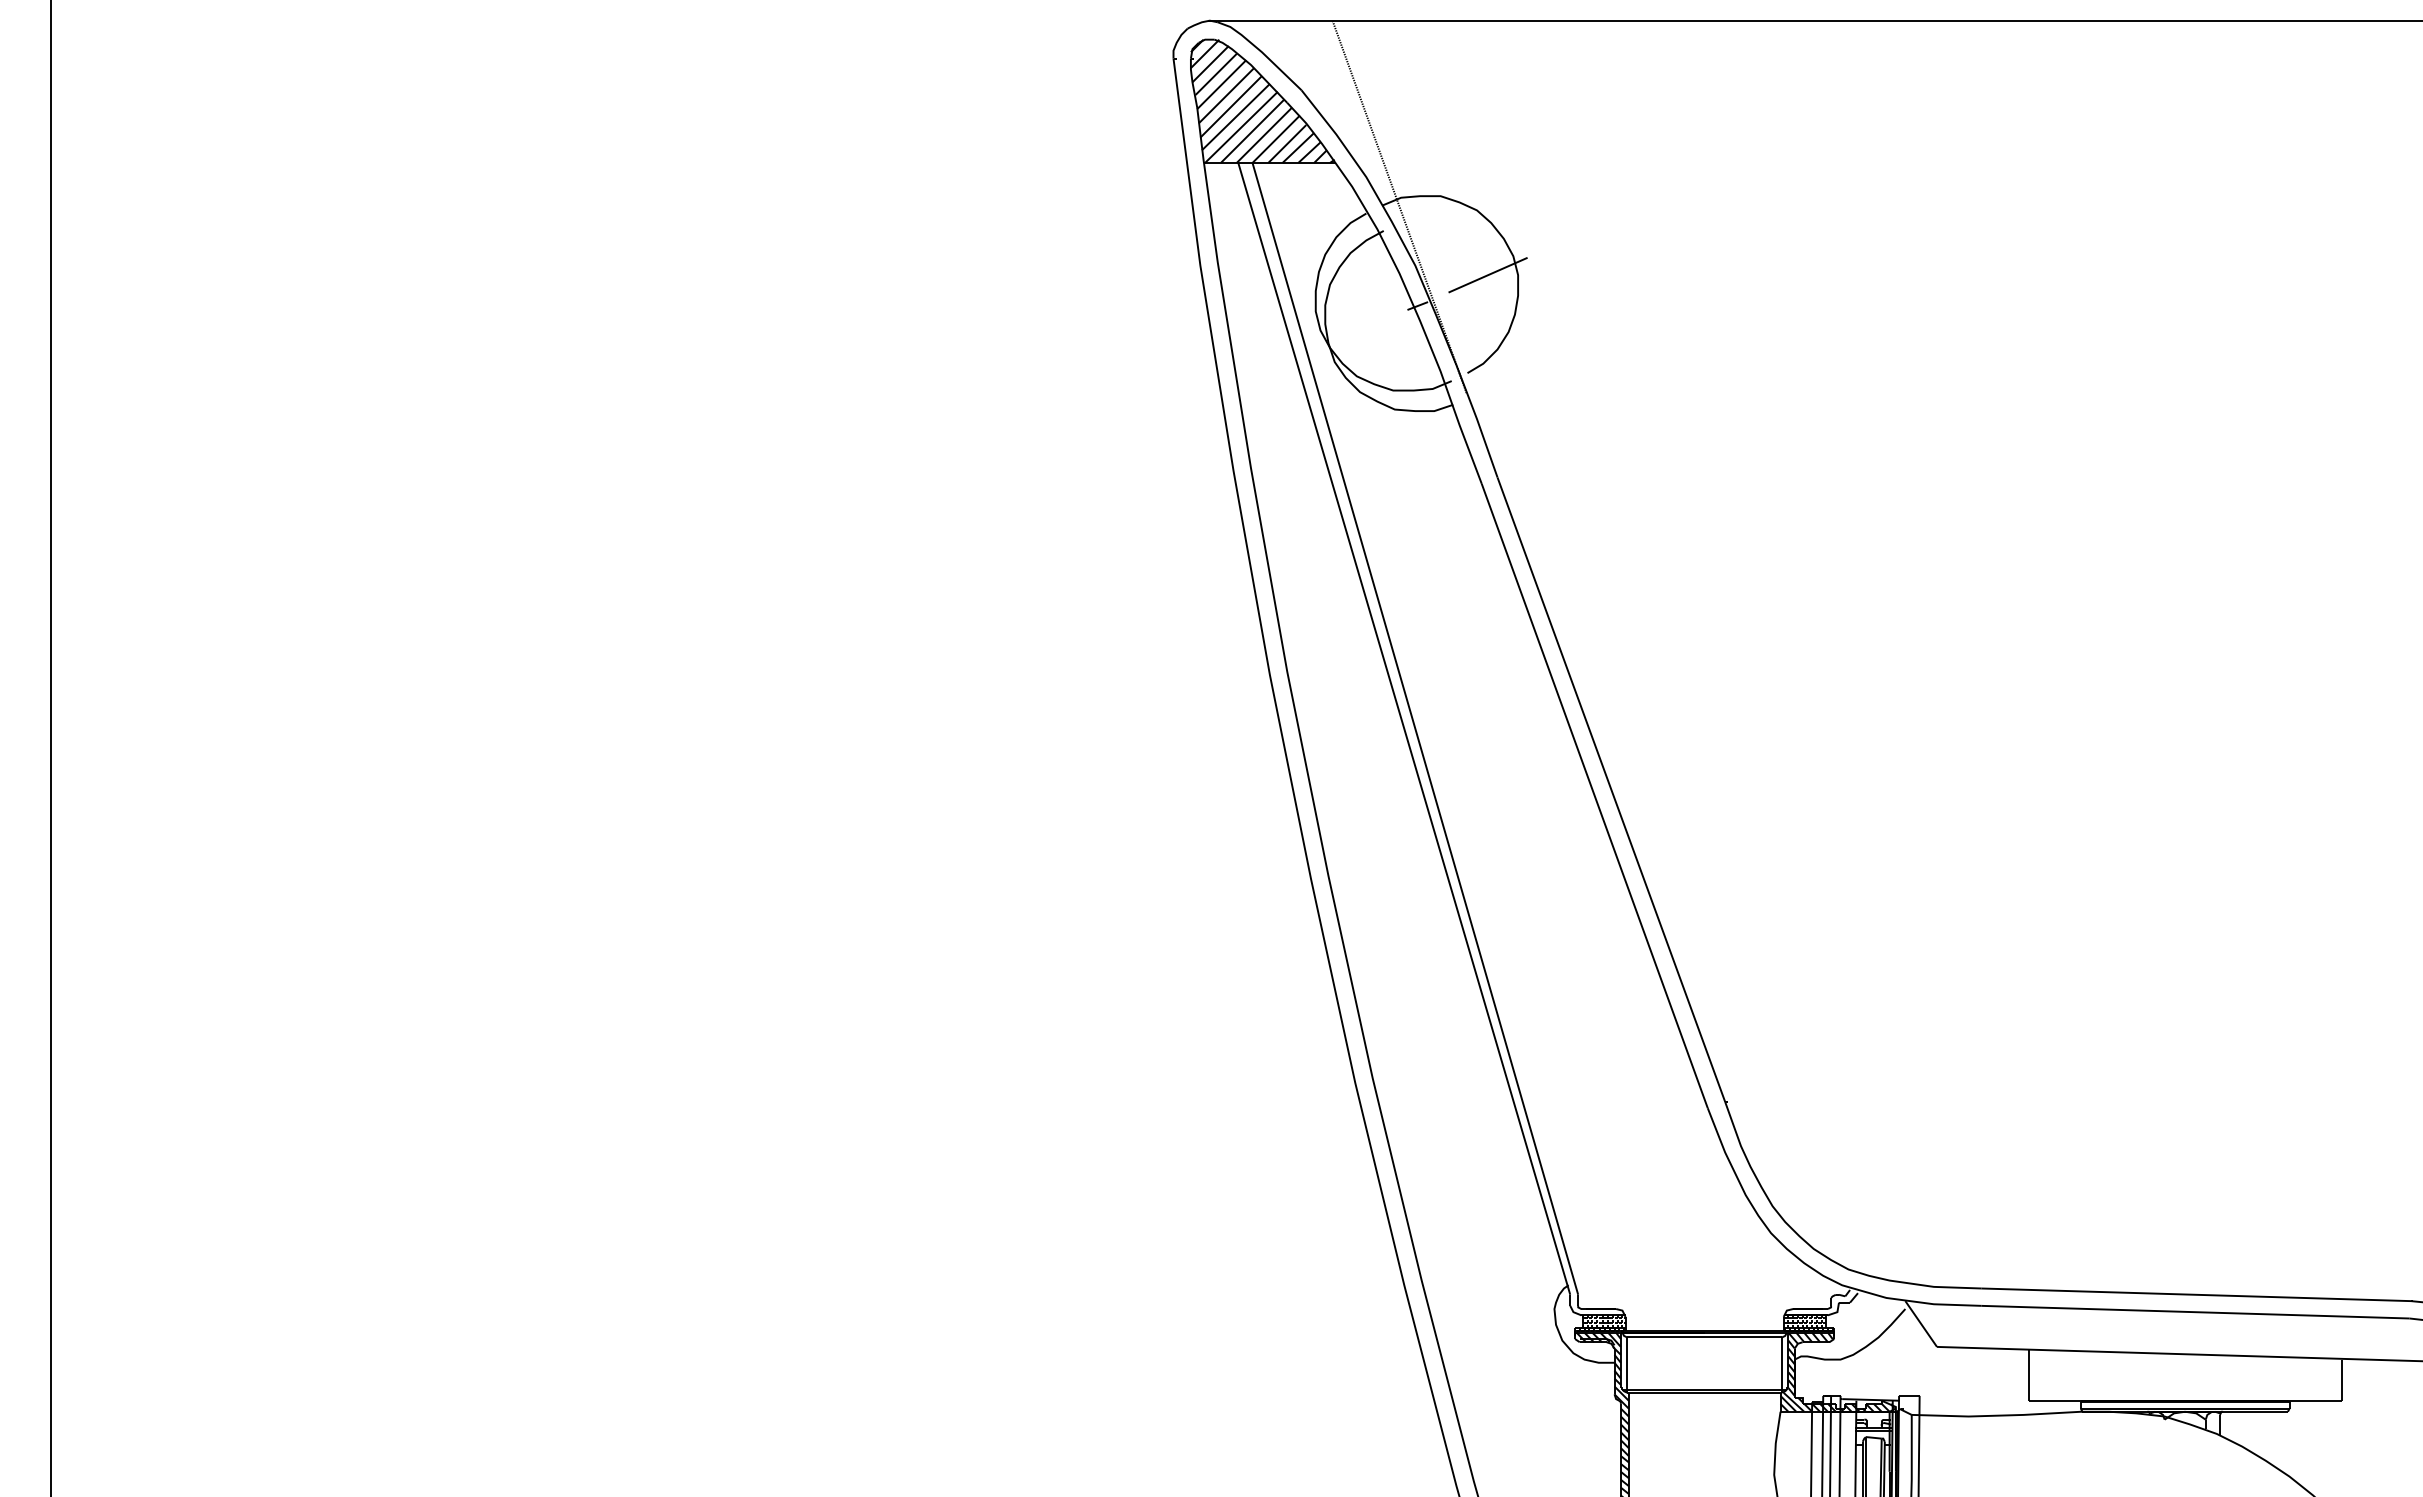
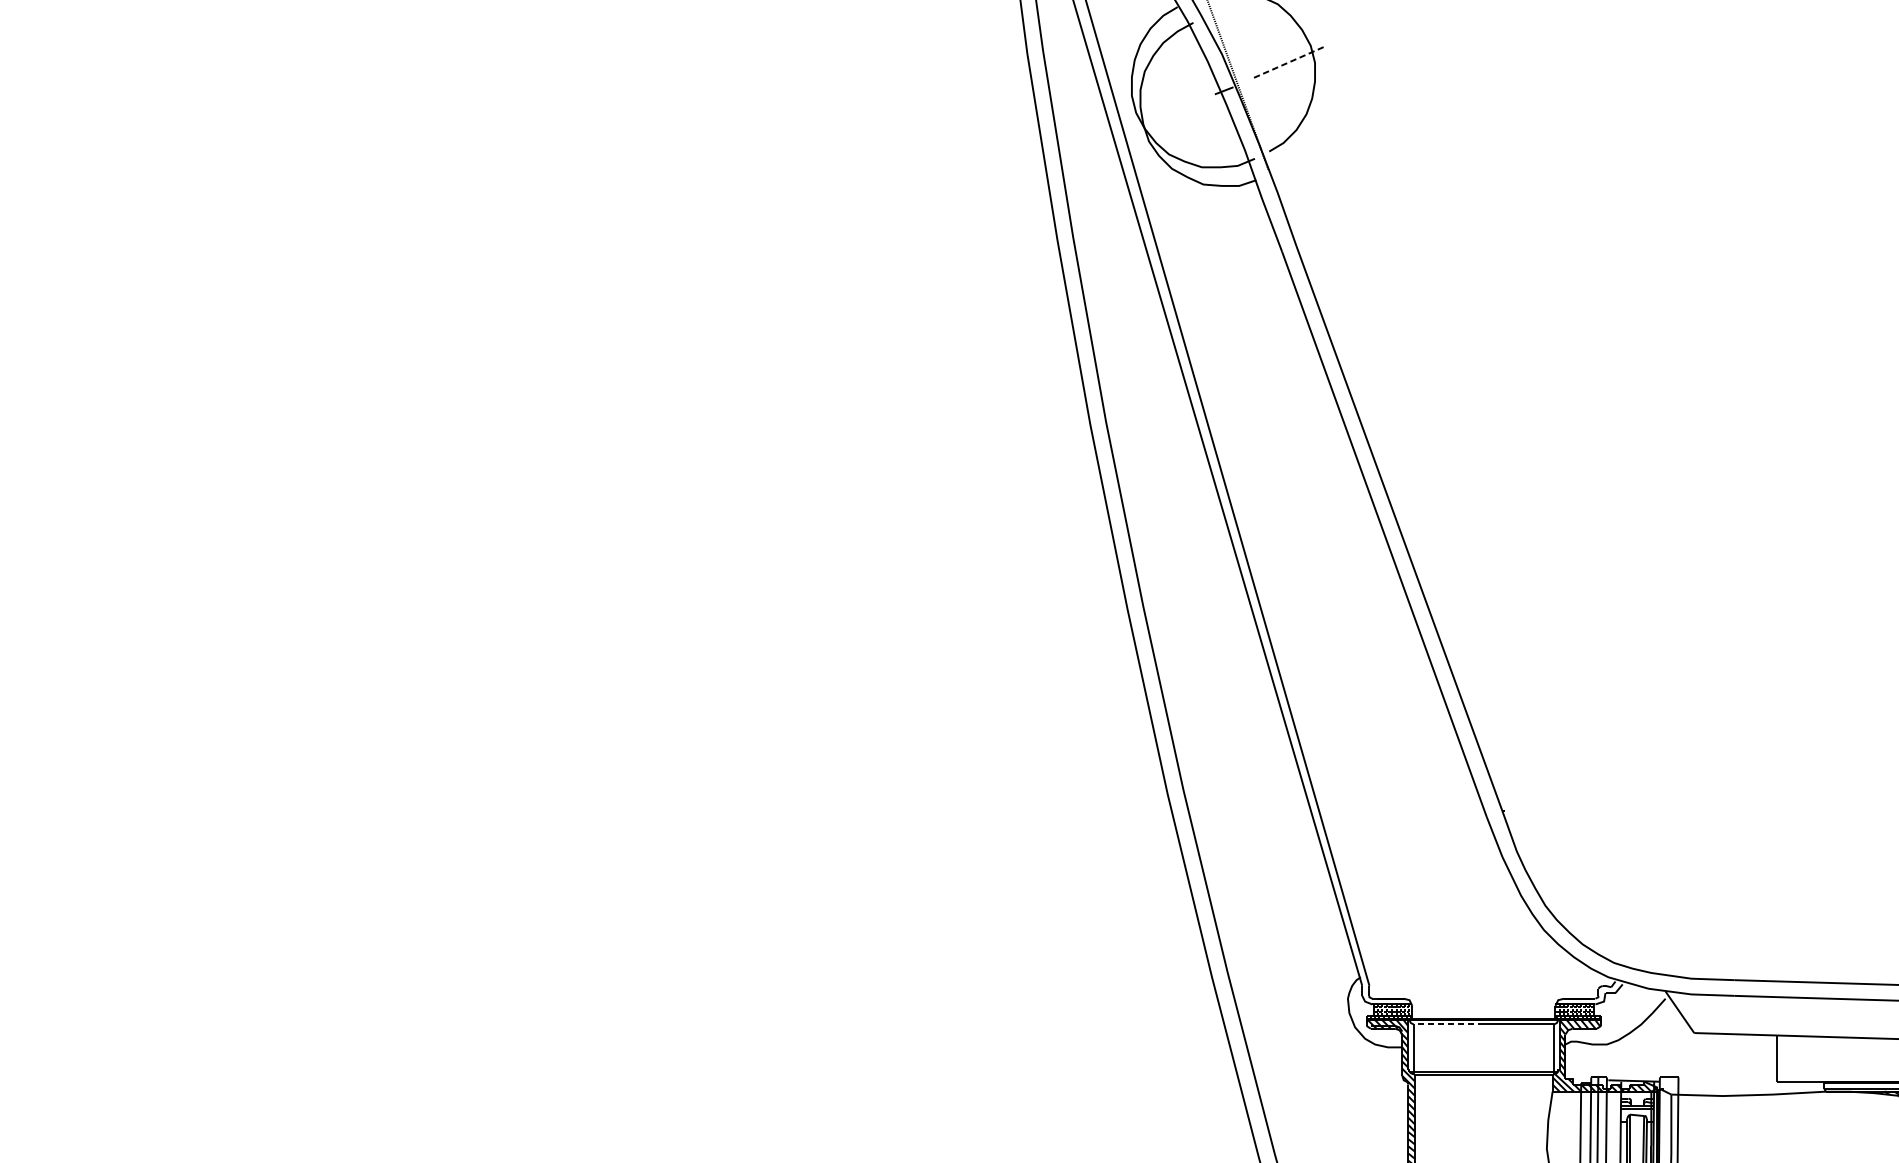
line: (1487, 275) -> (1287, 63), solid -> dashed
line: (1665, 1337) -> (1448, 1024), solid -> dashed

